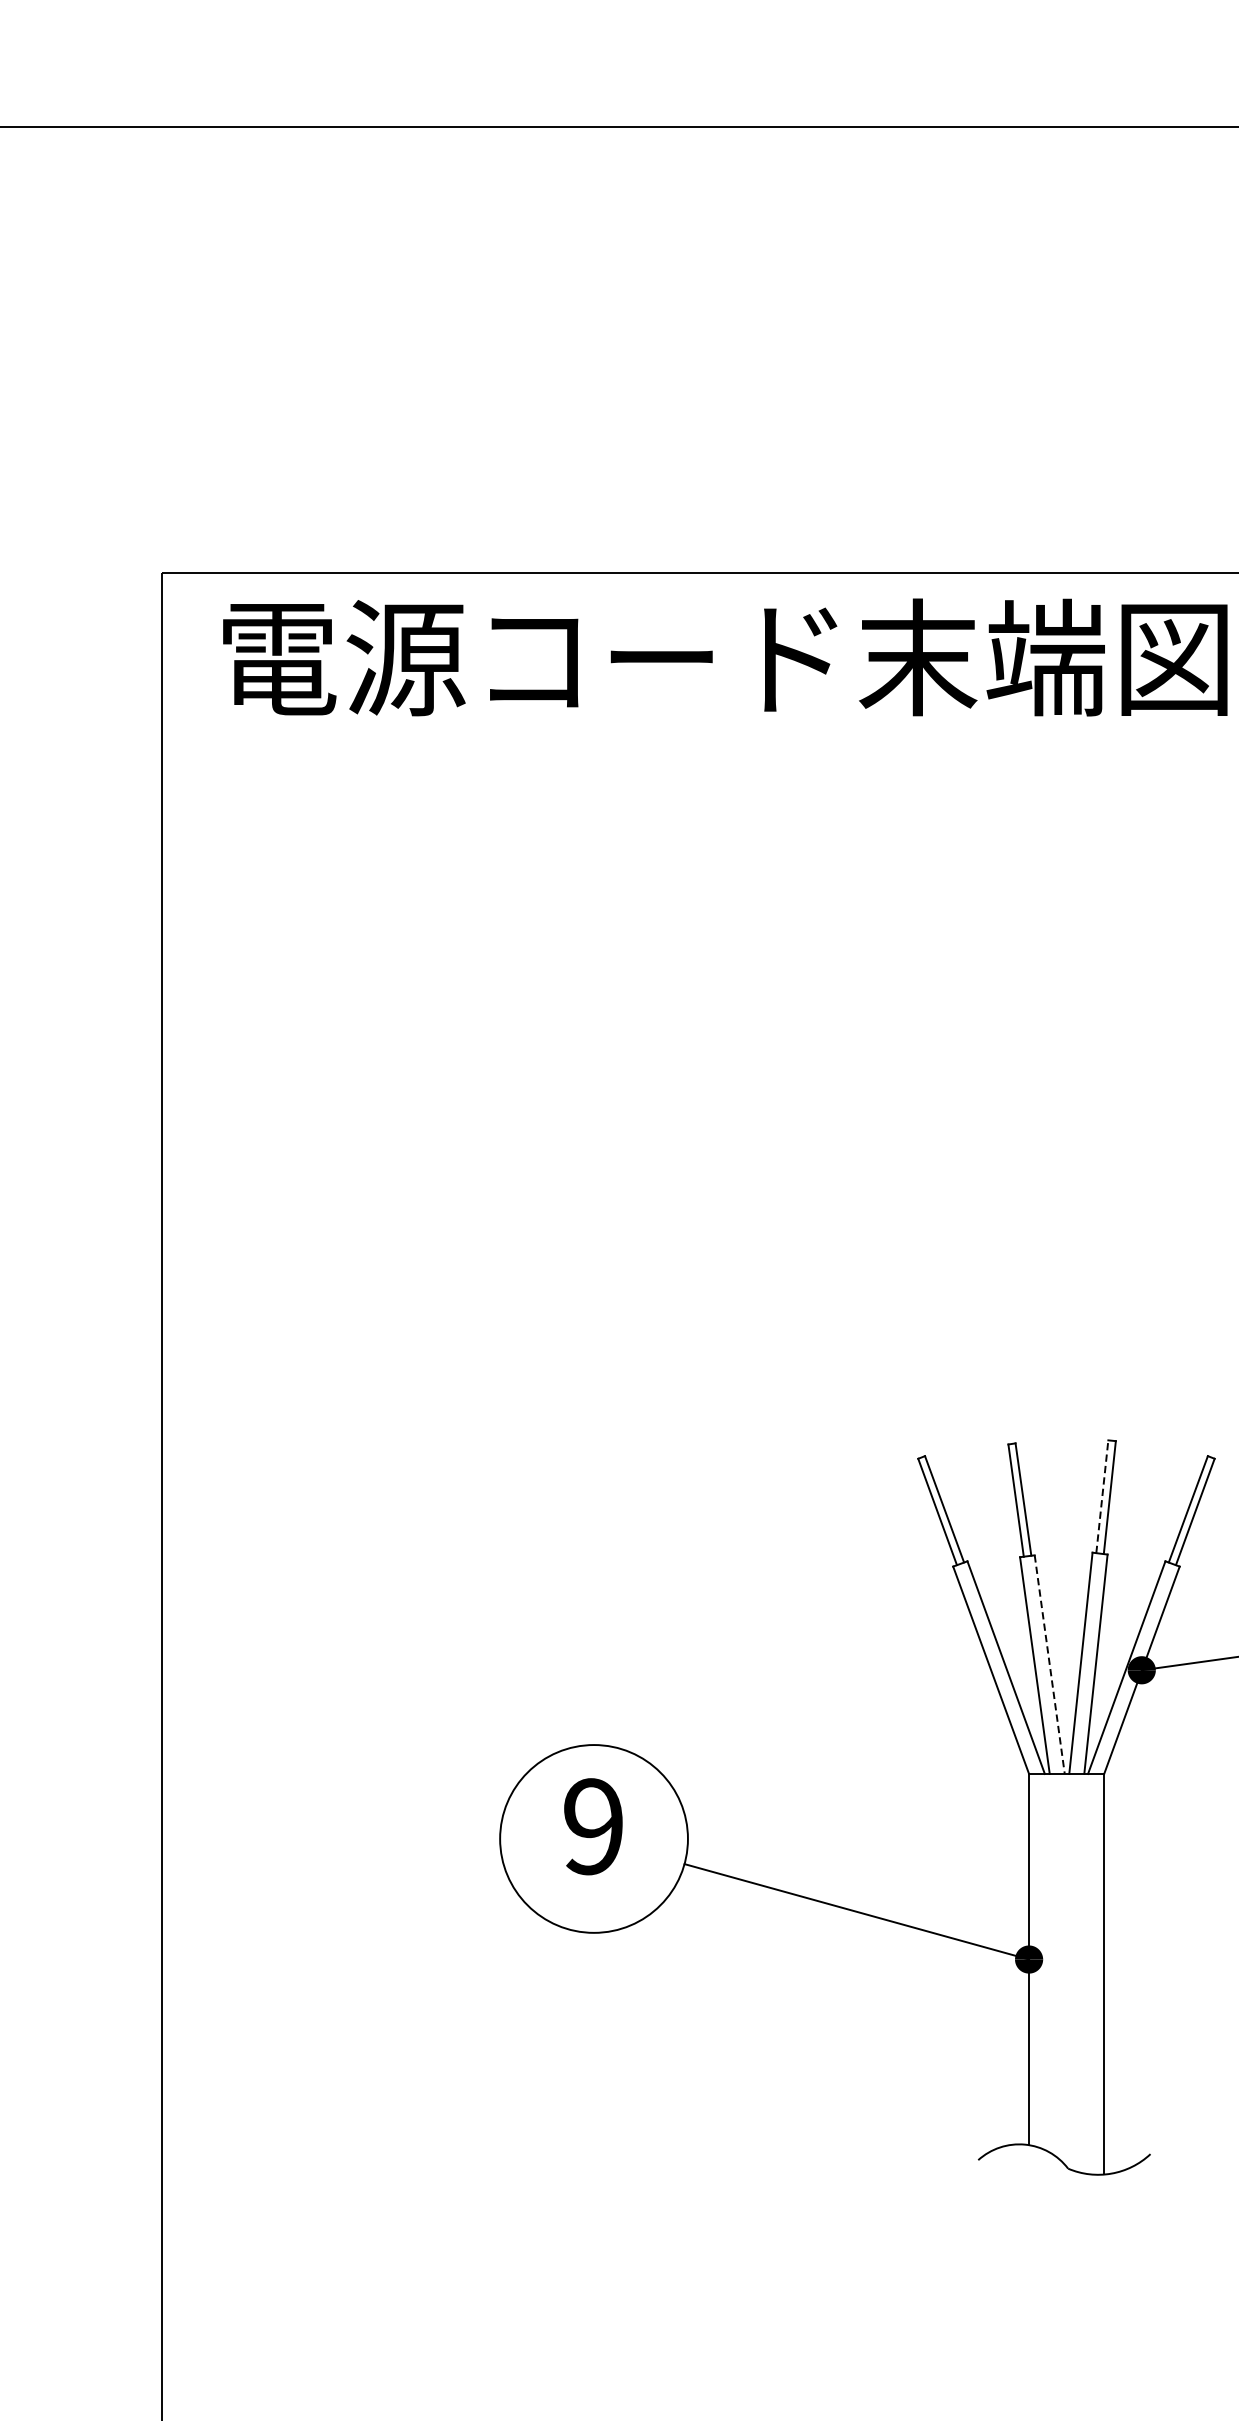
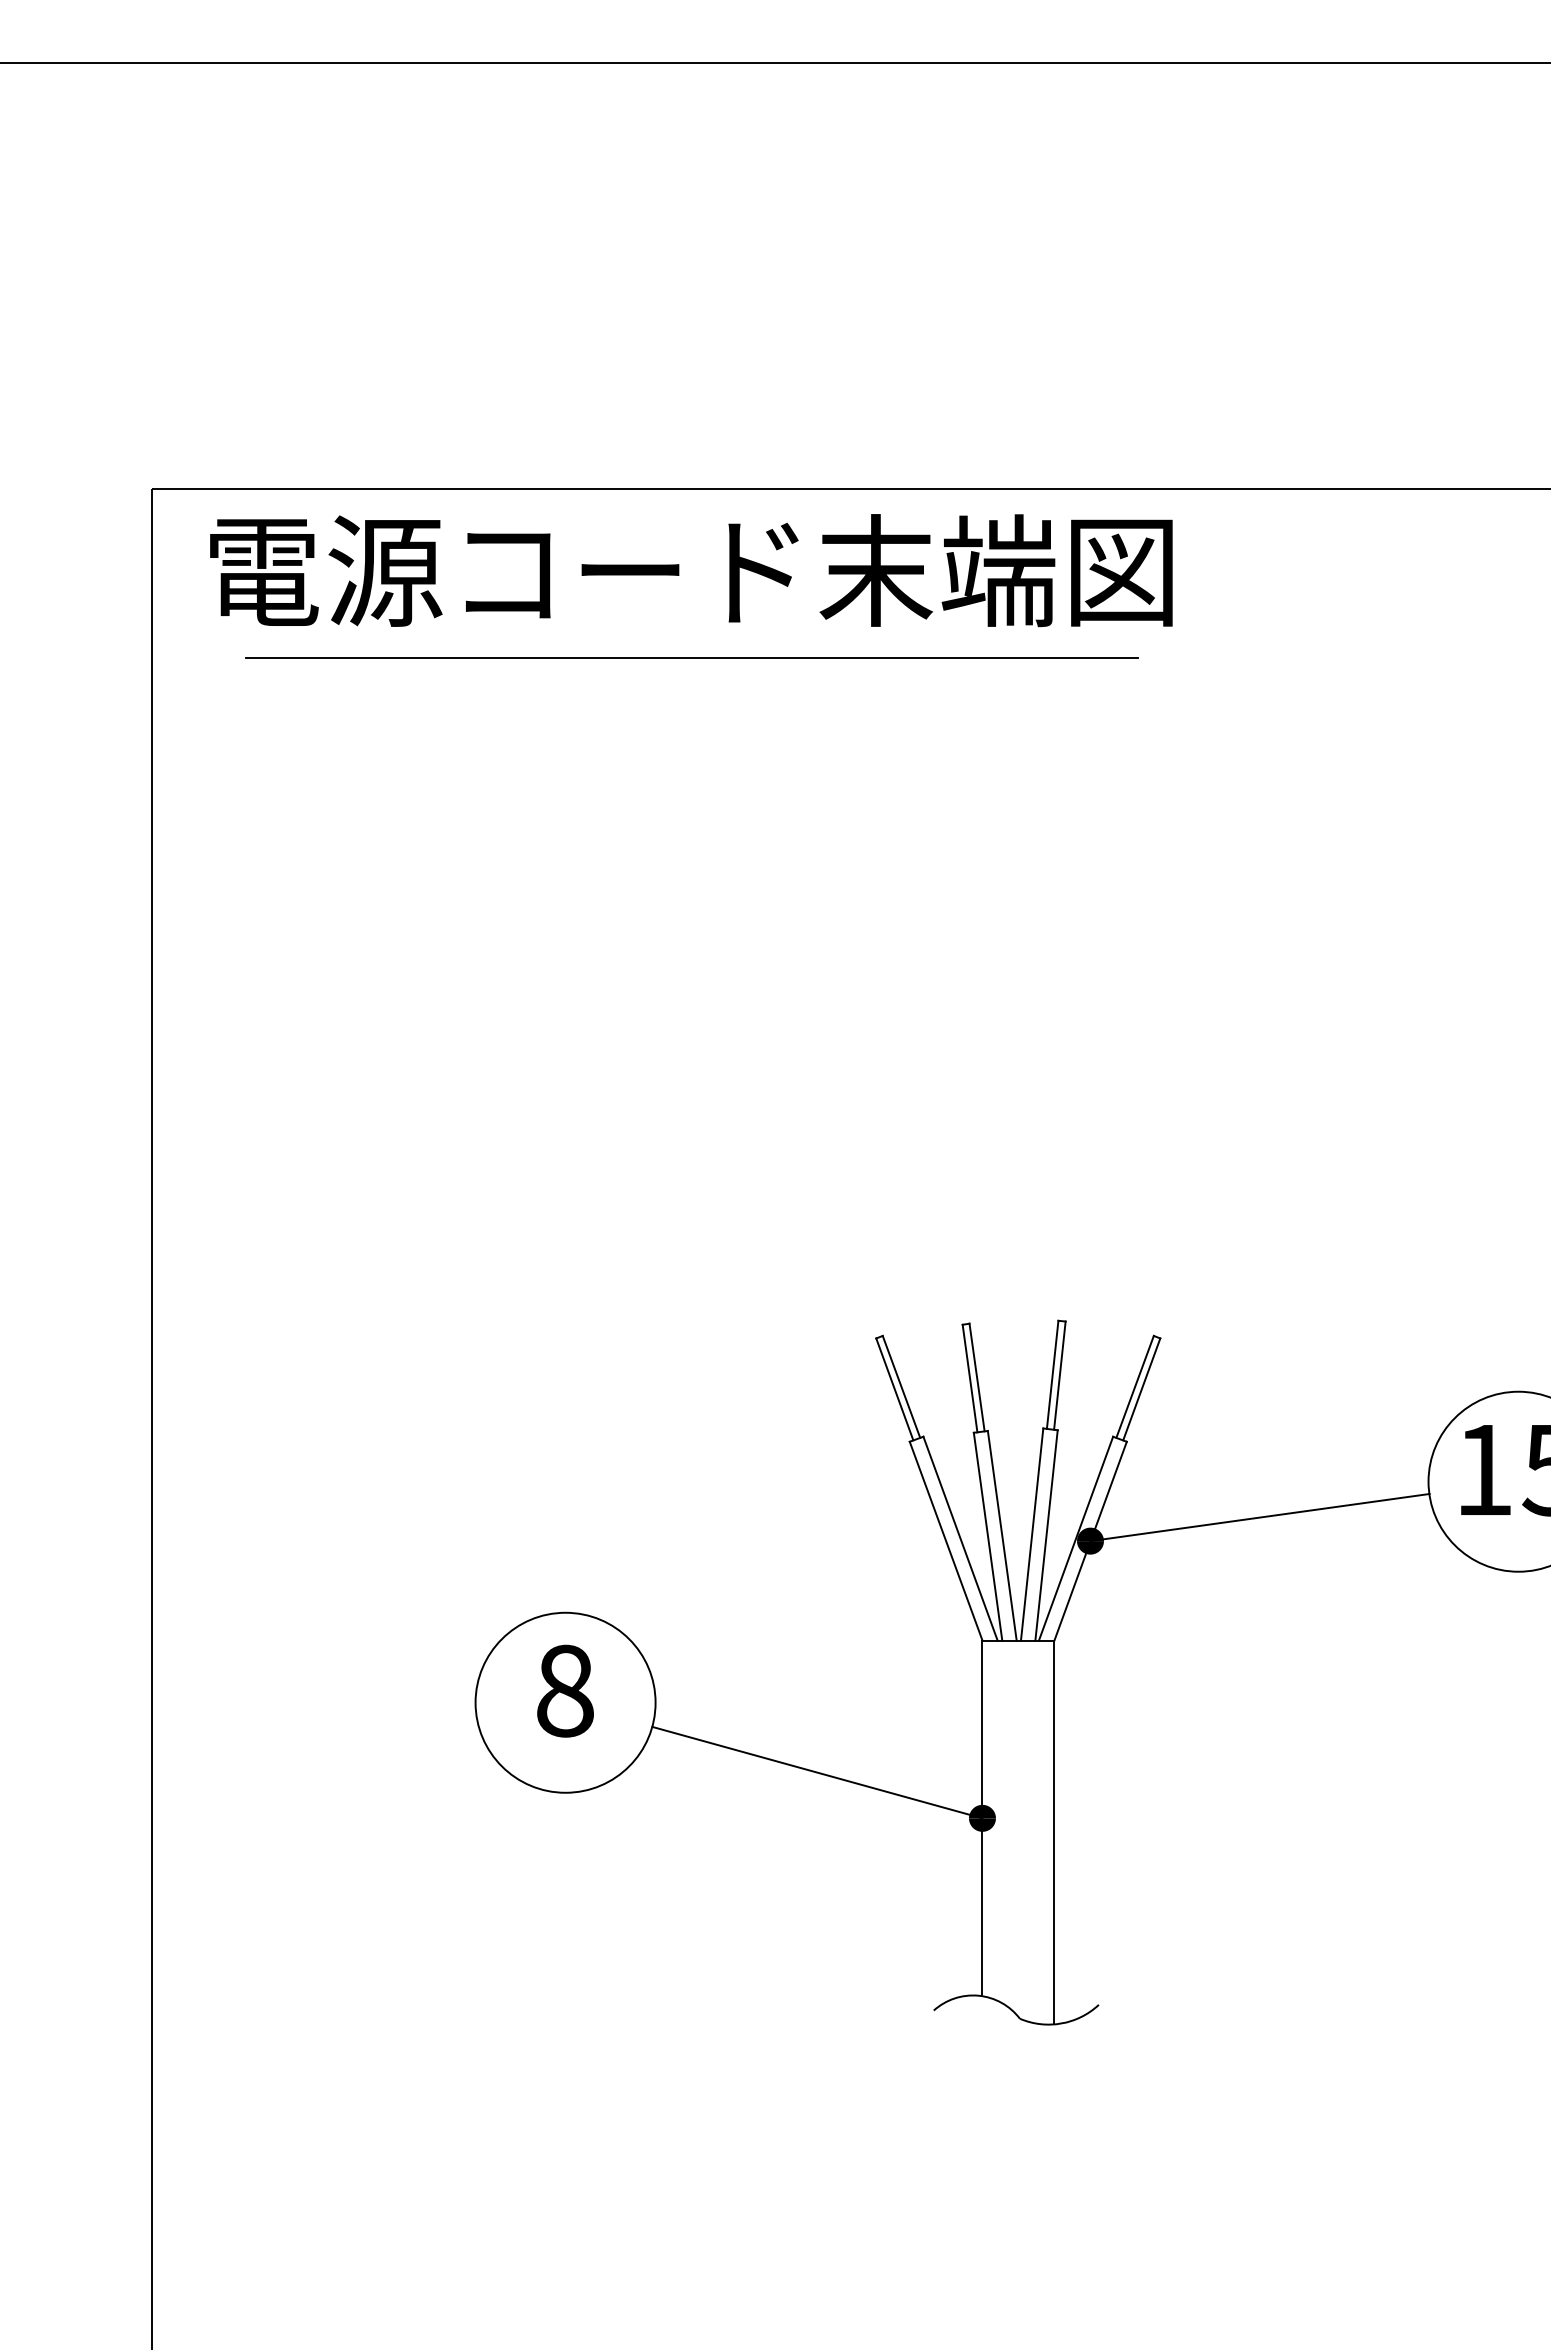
line: (725, 749) -> (691, 658), added
line: (1102, 1496) -> (1052, 1374), dashed -> solid
line: (1049, 1664) -> (1002, 1535), dashed -> solid
text: (593, 1826) -> (565, 1690), 9 -> 8

